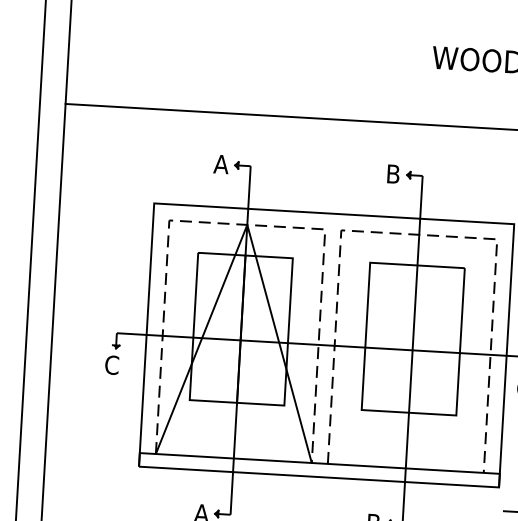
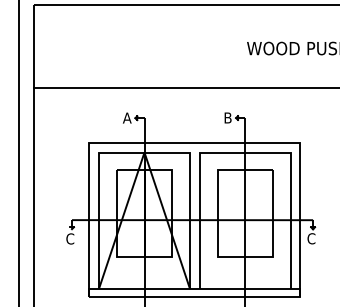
line: (247, 224) -> (144, 152), dashed -> solid
line: (419, 234) -> (245, 152), dashed -> solid

